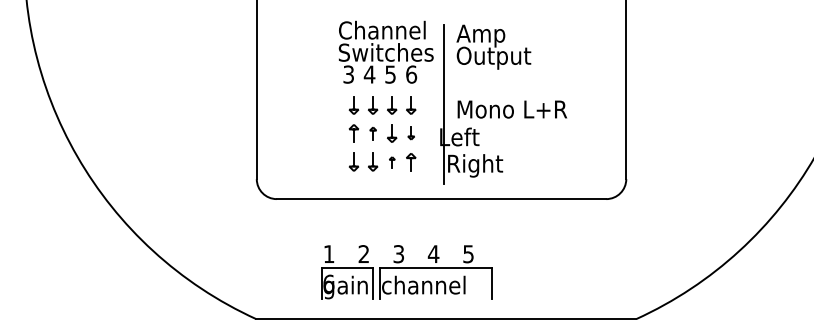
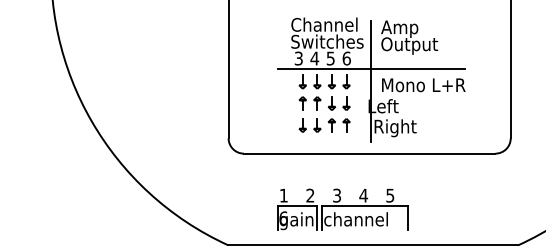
line: (443, 88) -> (371, 69), added
part: (373, 133) -> (317, 103), size x1.43
part: (411, 133) -> (346, 103), size x1.43
part: (392, 162) -> (332, 125), size x1.67

